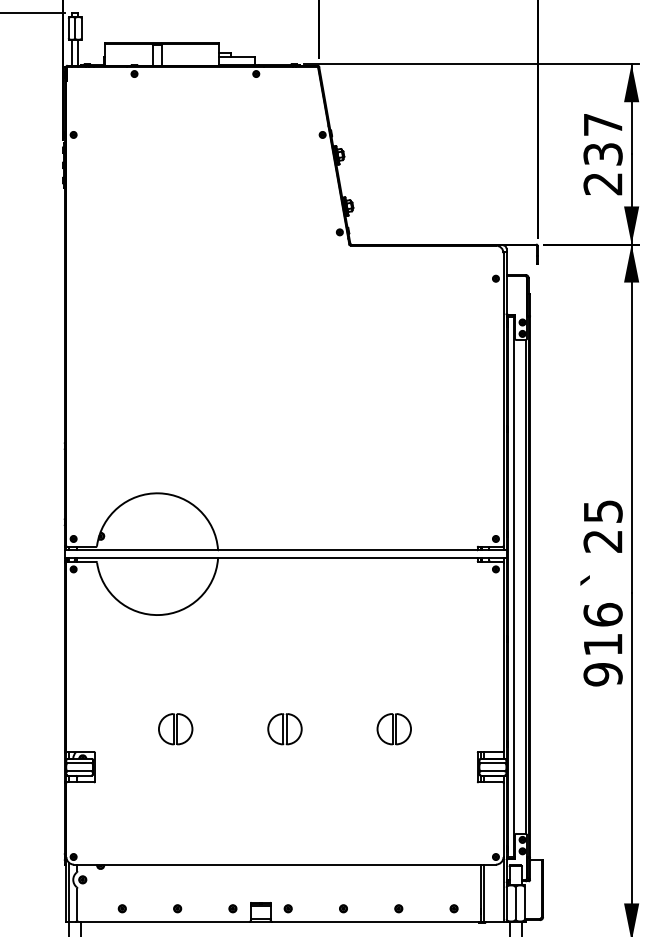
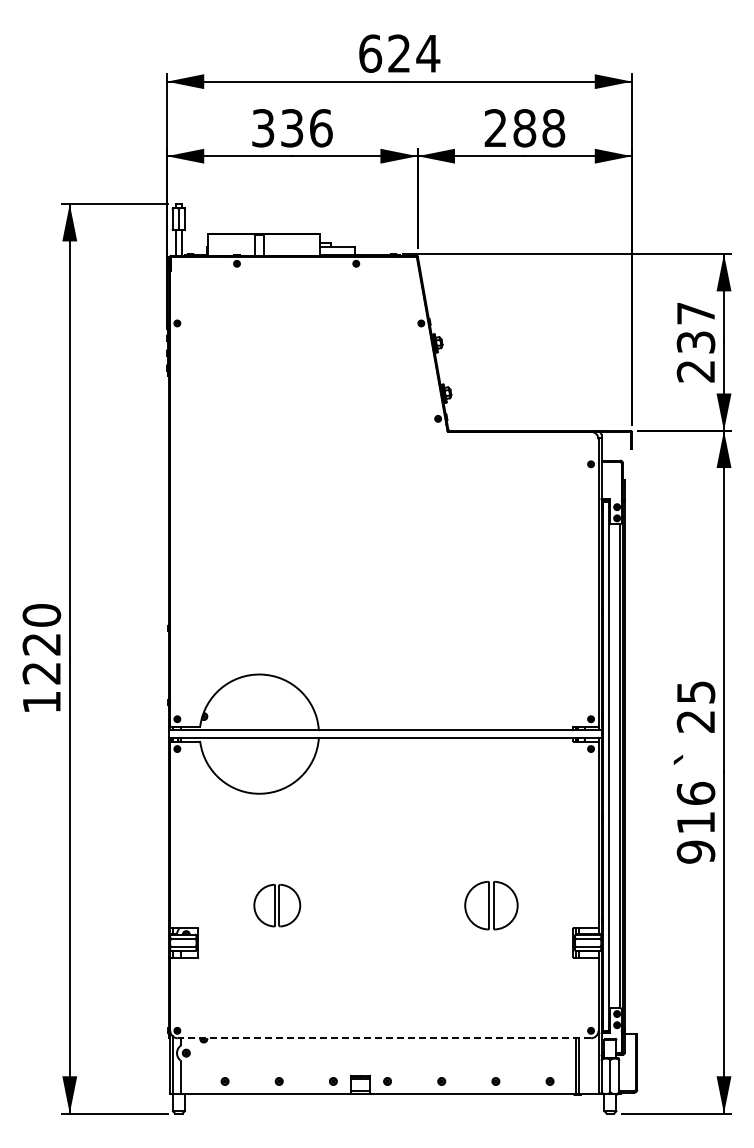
part: (175, 729) -> (277, 905), size x1.4
part: (285, 729) -> (384, 905), removed
part: (394, 729) -> (491, 905), size x1.6
line: (285, 864) -> (384, 1038), solid -> dashed

